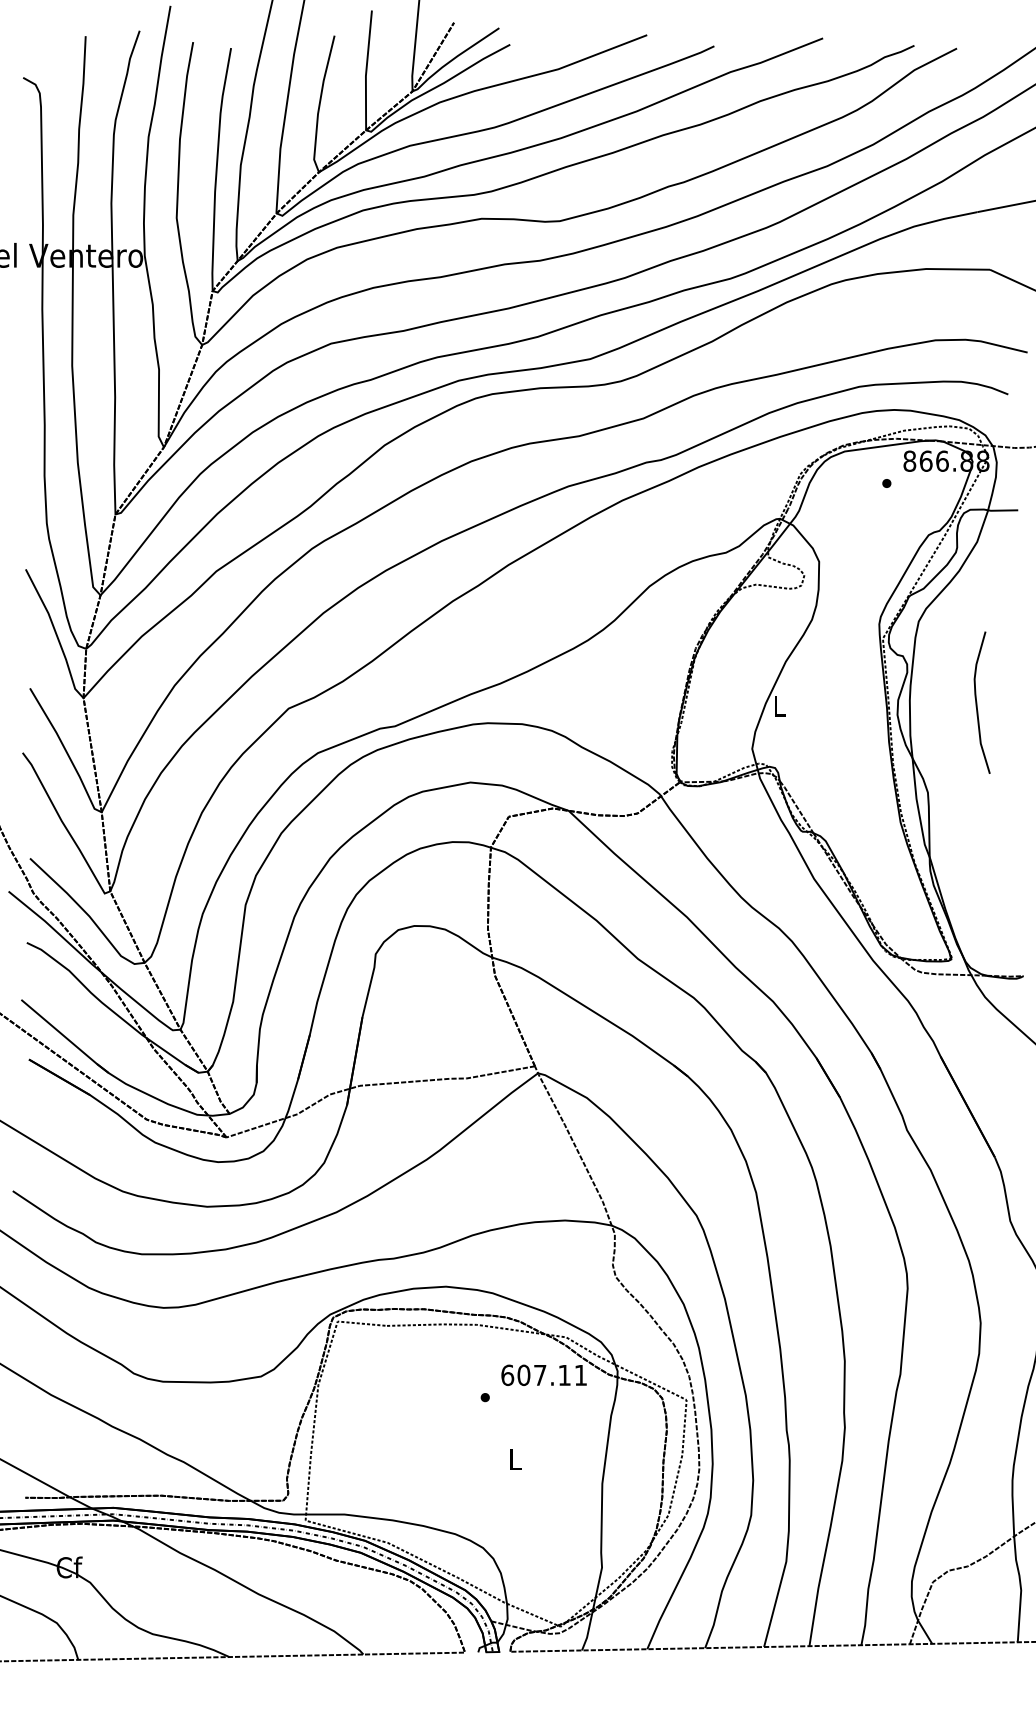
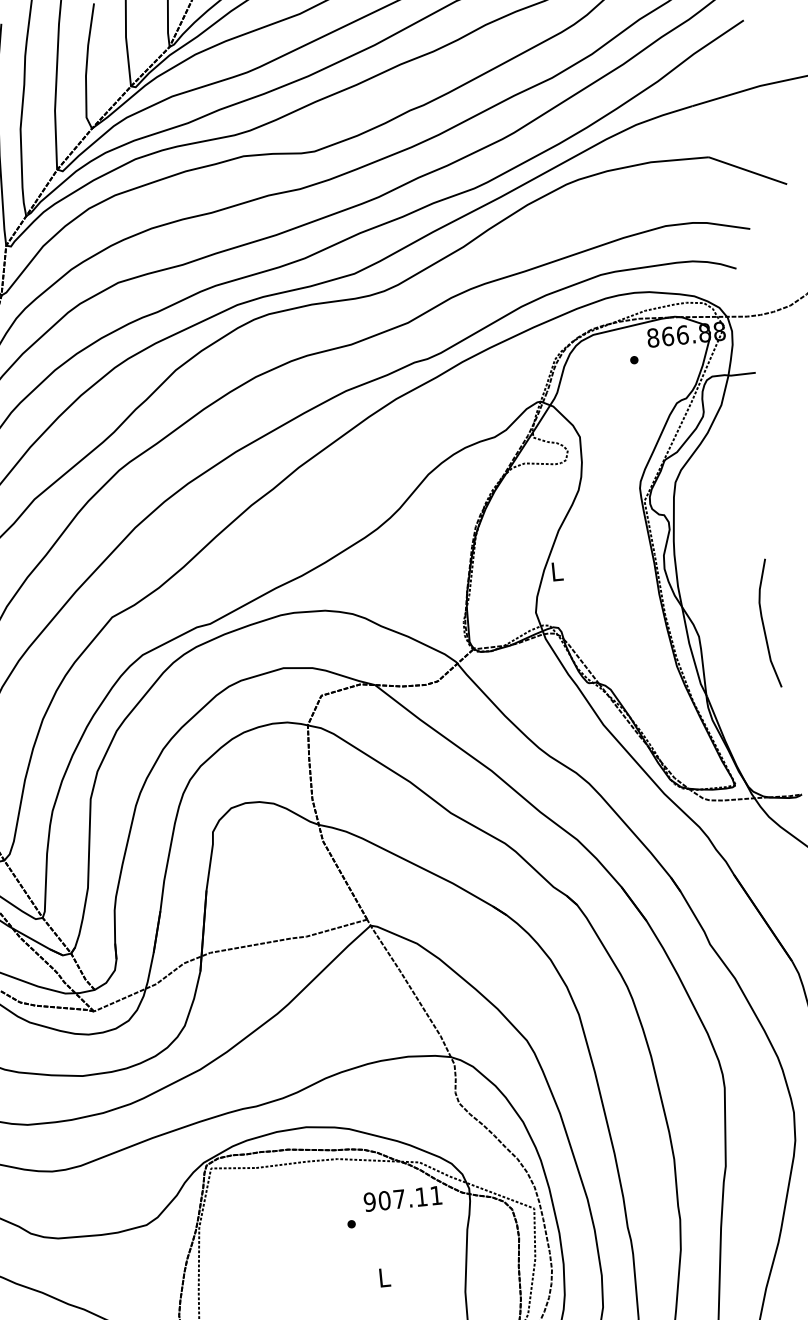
curve: (977, 702) -> (764, 623), moved
text: (507, 1375) -> (369, 1202), 607.11 -> 907.11

